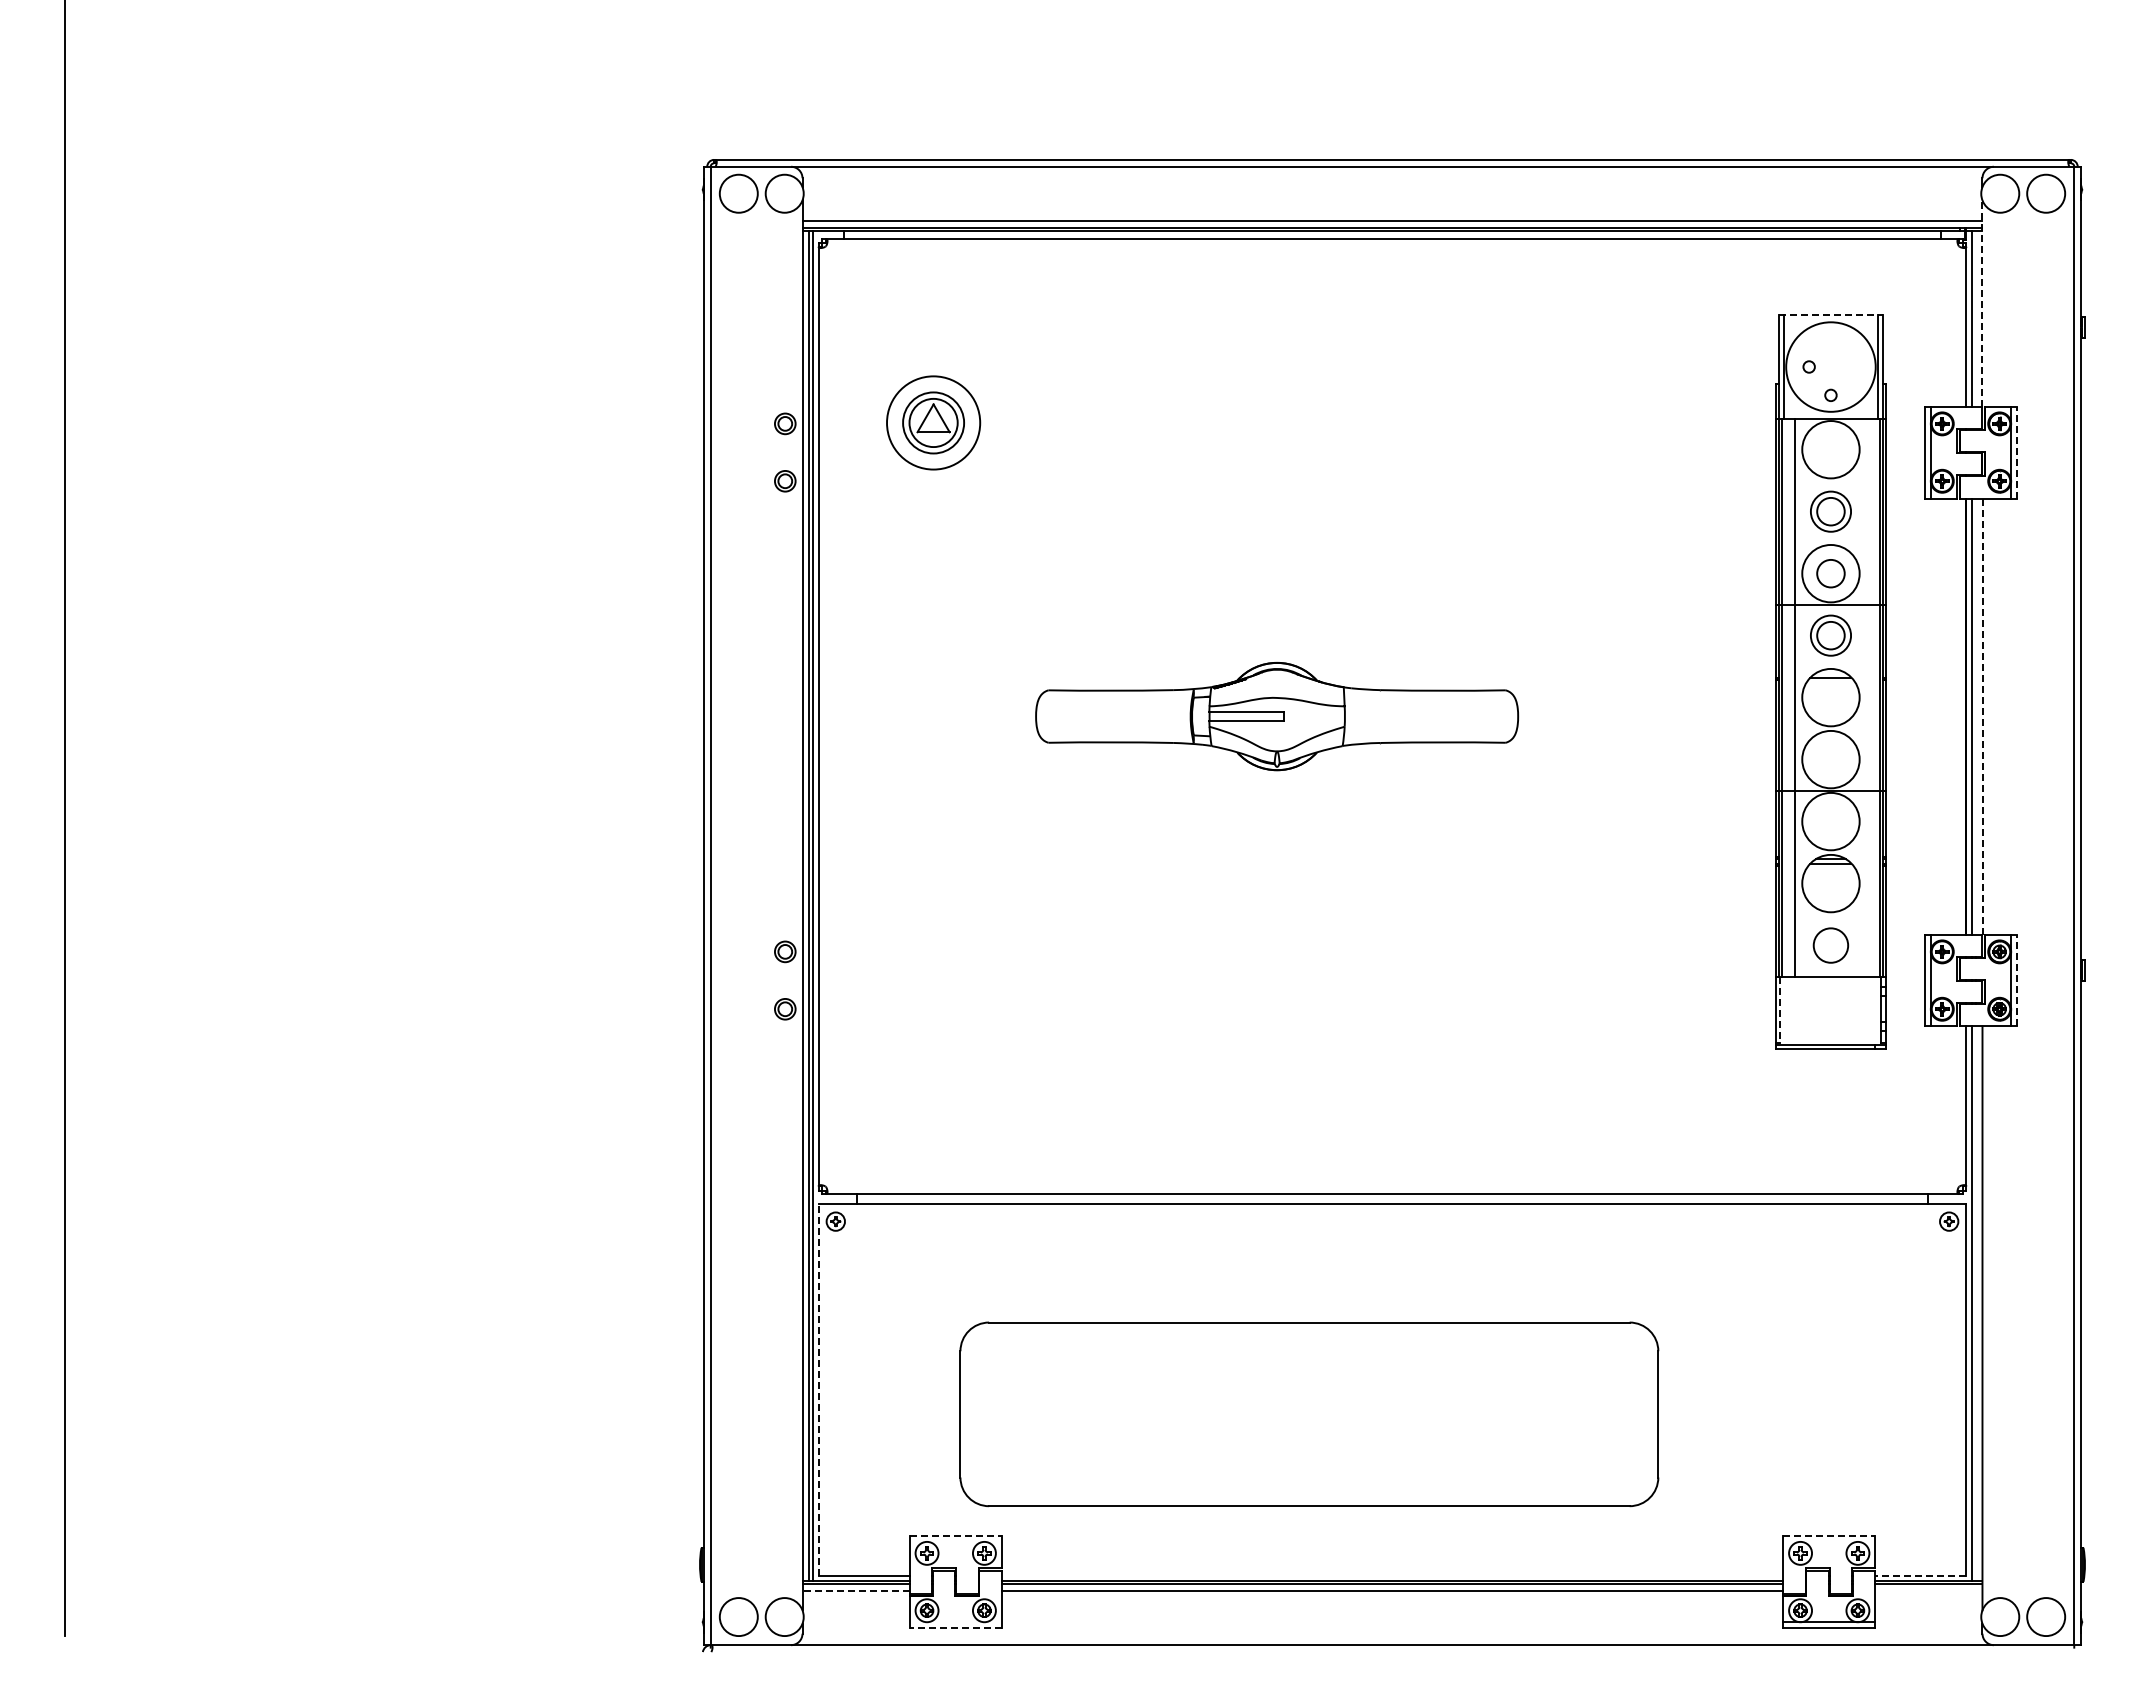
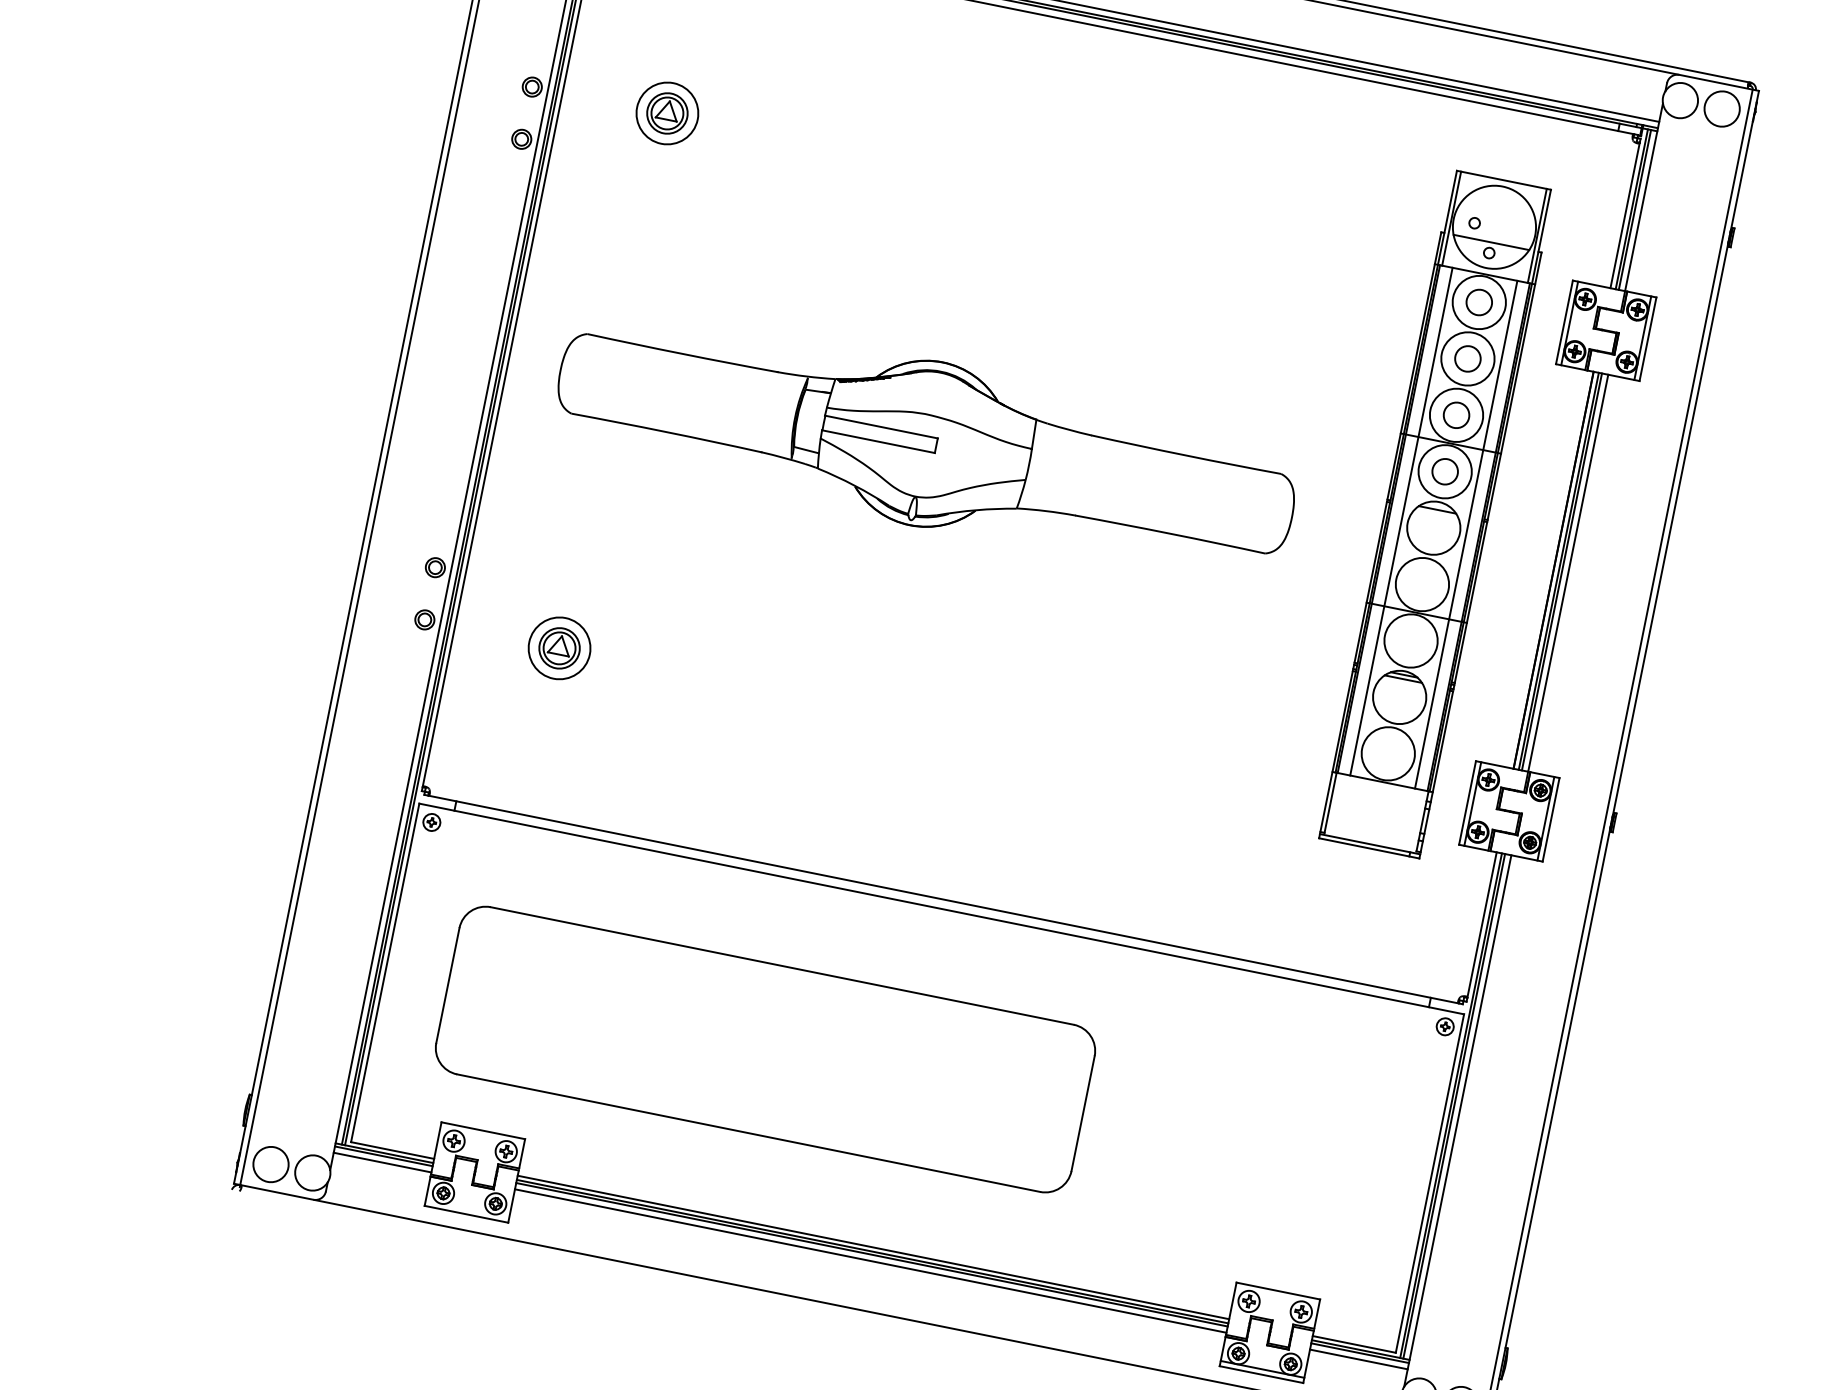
line: (1982, 303) -> (1644, 197), dashed -> solid
line: (1830, 315) -> (1503, 180), dashed -> solid
line: (1975, 318) -> (1634, 209), added
line: (1830, 383) -> (1491, 242), added
part: (933, 422) -> (667, 113), size x0.71
circle: (1830, 449) -> (1478, 302), added
line: (2016, 452) -> (1647, 339), dashed -> solid
circle: (1830, 511) -> (1467, 358), size x1.43
circle: (1830, 635) -> (1444, 471), size x1.43
line: (1866, 697) -> (1466, 534), added
part: (1276, 716) -> (925, 443), size x1.67
line: (1975, 716) -> (1561, 571), added
line: (1982, 716) -> (1568, 573), dashed -> solid
circle: (1830, 945) -> (1387, 753), size x1.67
line: (2016, 980) -> (1550, 819), dashed -> solid
line: (1780, 1009) -> (1330, 802), dashed -> solid
part: (933, 1010) -> (559, 648), added
line: (1975, 1303) -> (1454, 1106), added
line: (818, 1390) -> (385, 972), dashed -> solid
part: (1309, 1414) -> (765, 1049), moved
line: (955, 1536) -> (483, 1131), dashed -> solid
line: (1829, 1536) -> (1278, 1291), dashed -> solid
line: (1392, 1576) -> (873, 1247), added
line: (1920, 1576) -> (1354, 1344), dashed -> solid
line: (856, 1591) -> (382, 1162), dashed -> solid
line: (1928, 1591) -> (1358, 1359), added
line: (955, 1627) -> (466, 1213), dashed -> solid

